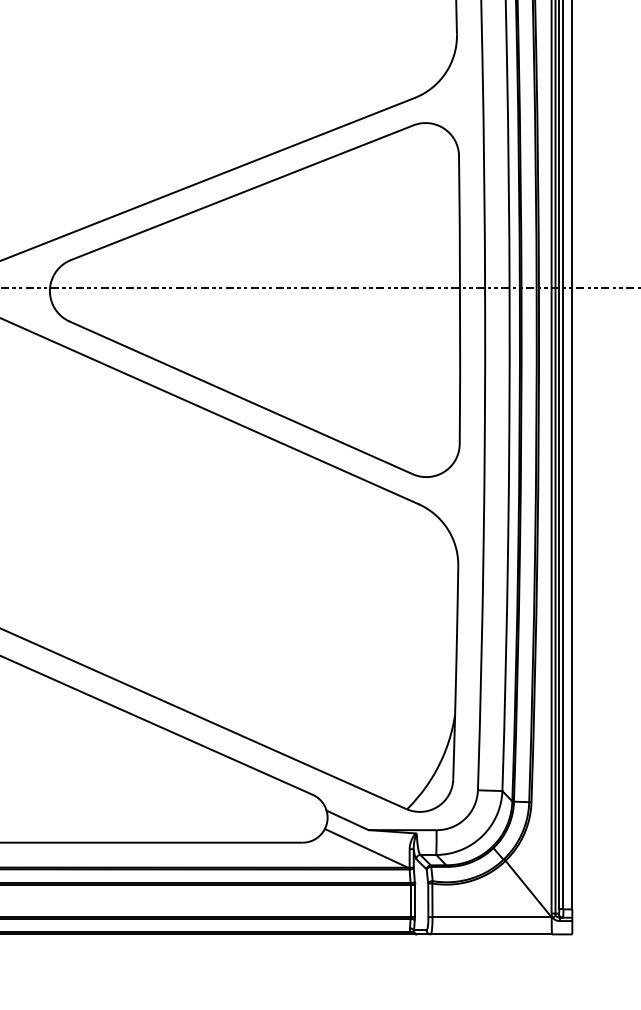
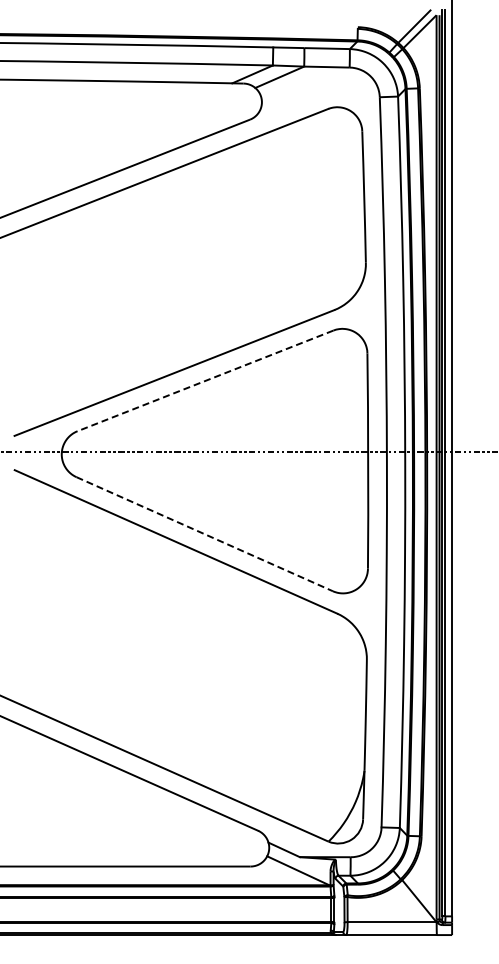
line: (242, 193) -> (205, 381), solid -> dashed
line: (242, 398) -> (205, 534), solid -> dashed

